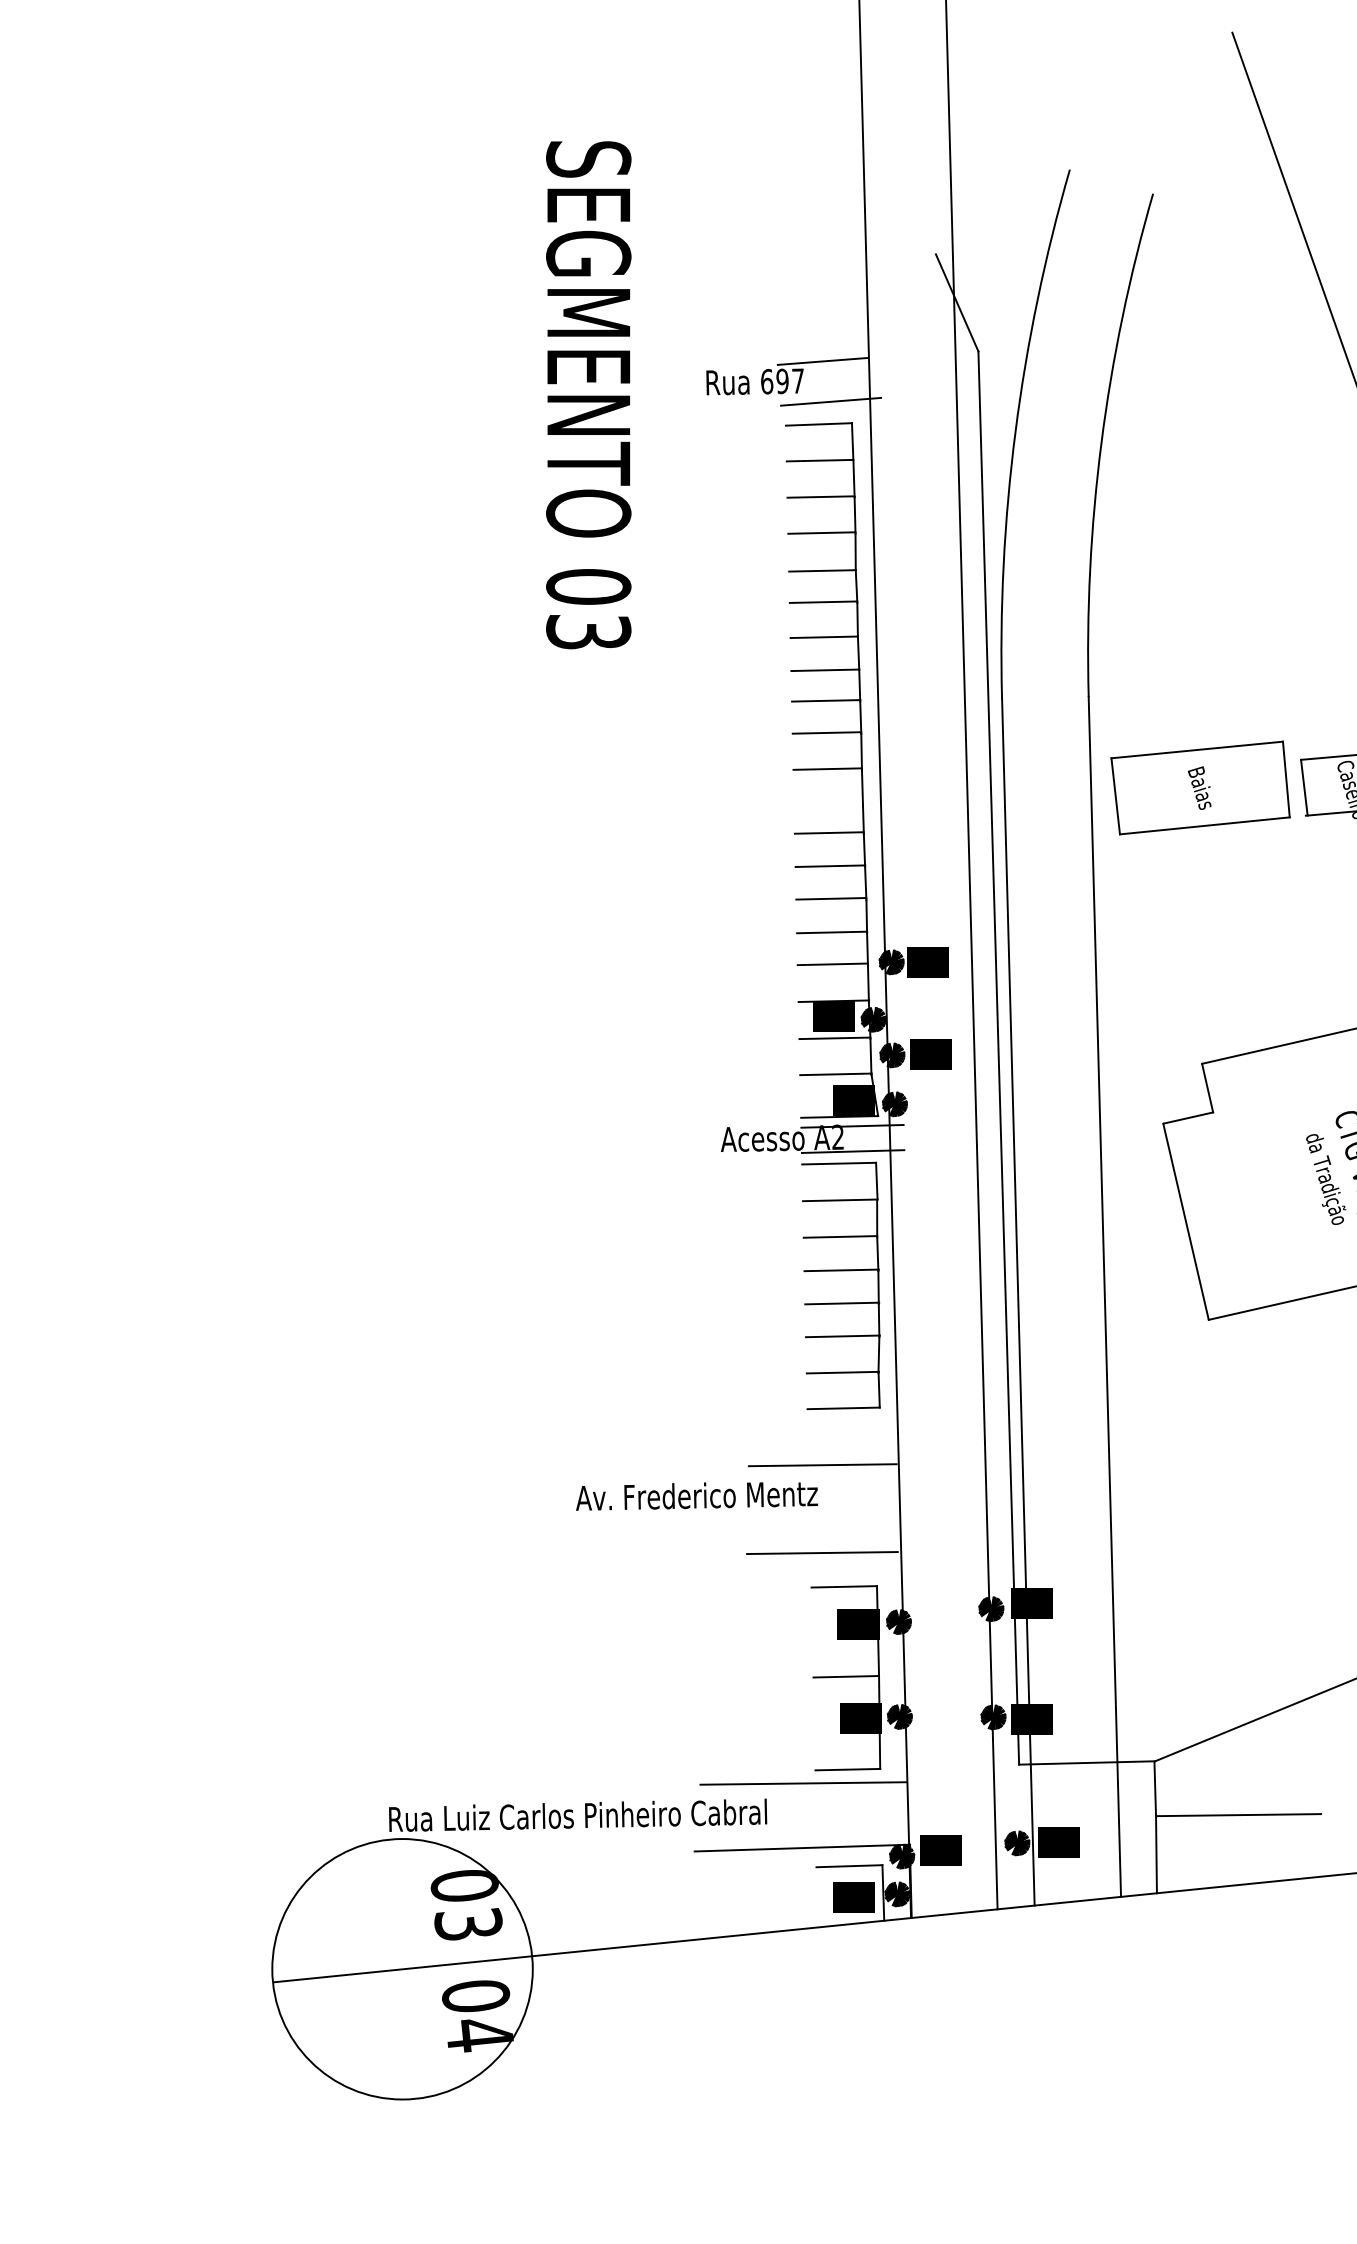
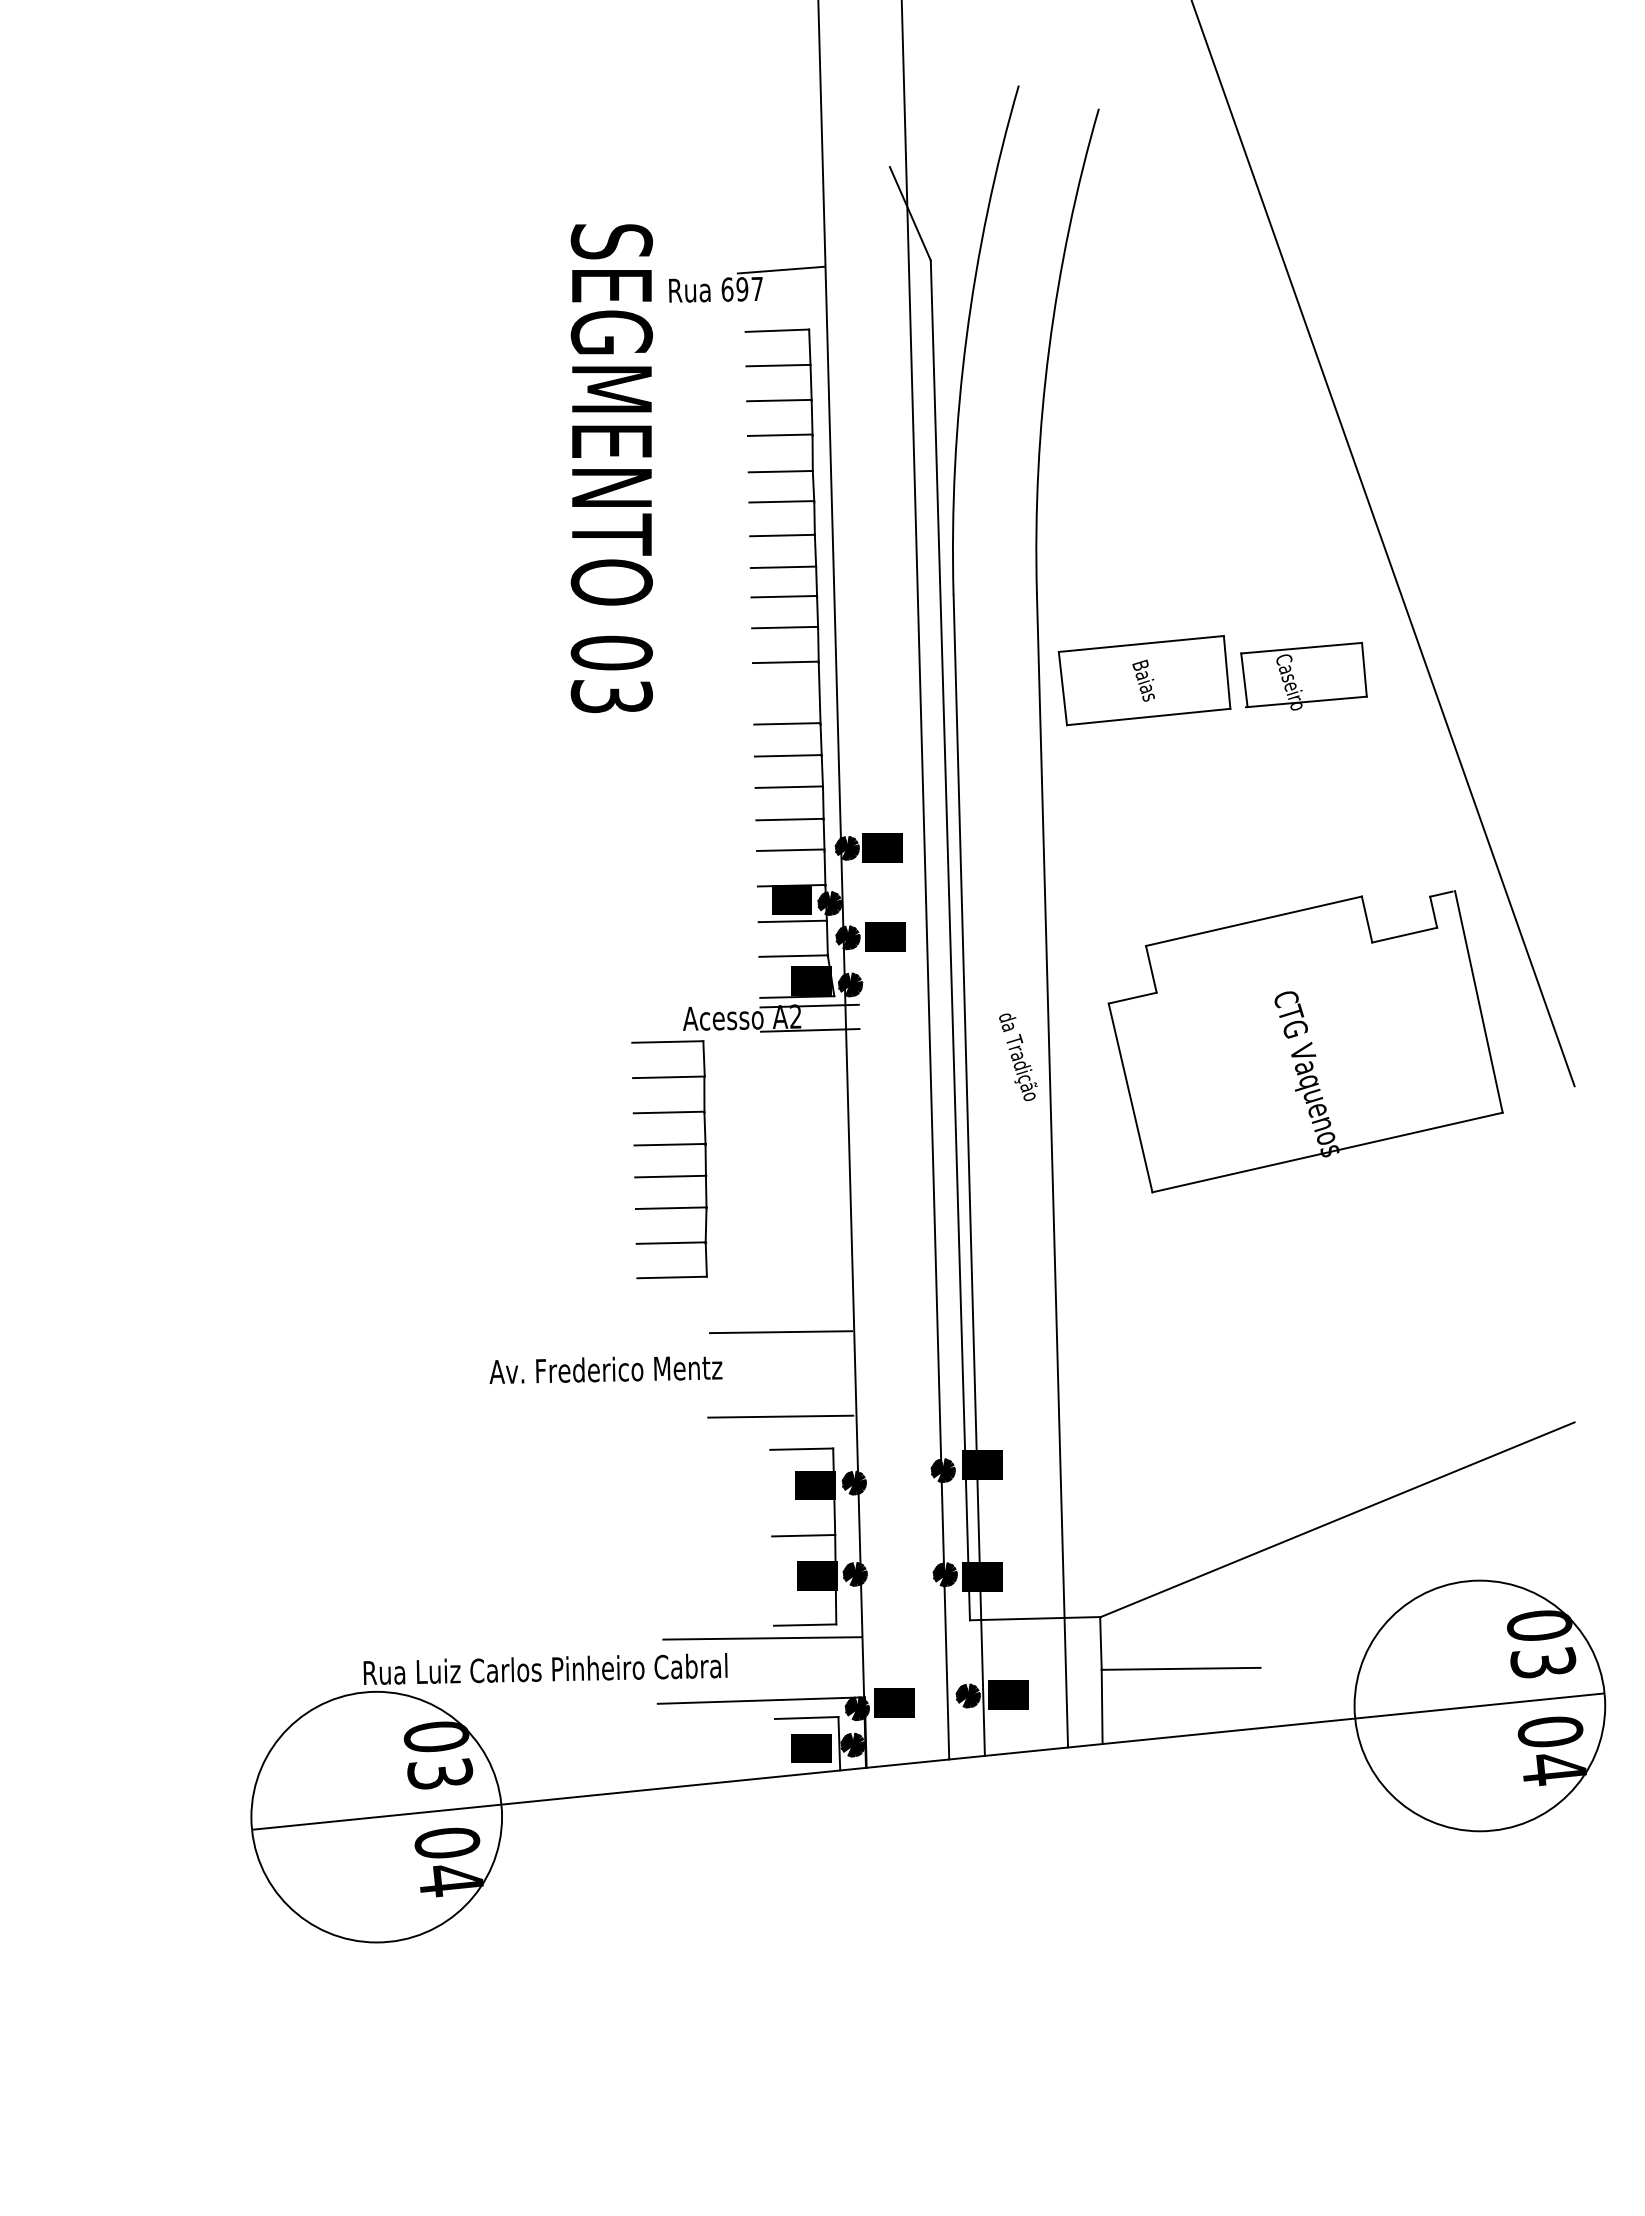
text: (588, 395) -> (611, 468), moved
line: (830, 401) -> (788, 308), removed
text: (1326, 1179) -> (1018, 1057), moved
part: (840, 1271) -> (669, 1145), moved
text: (696, 1495) -> (605, 1369), moved

